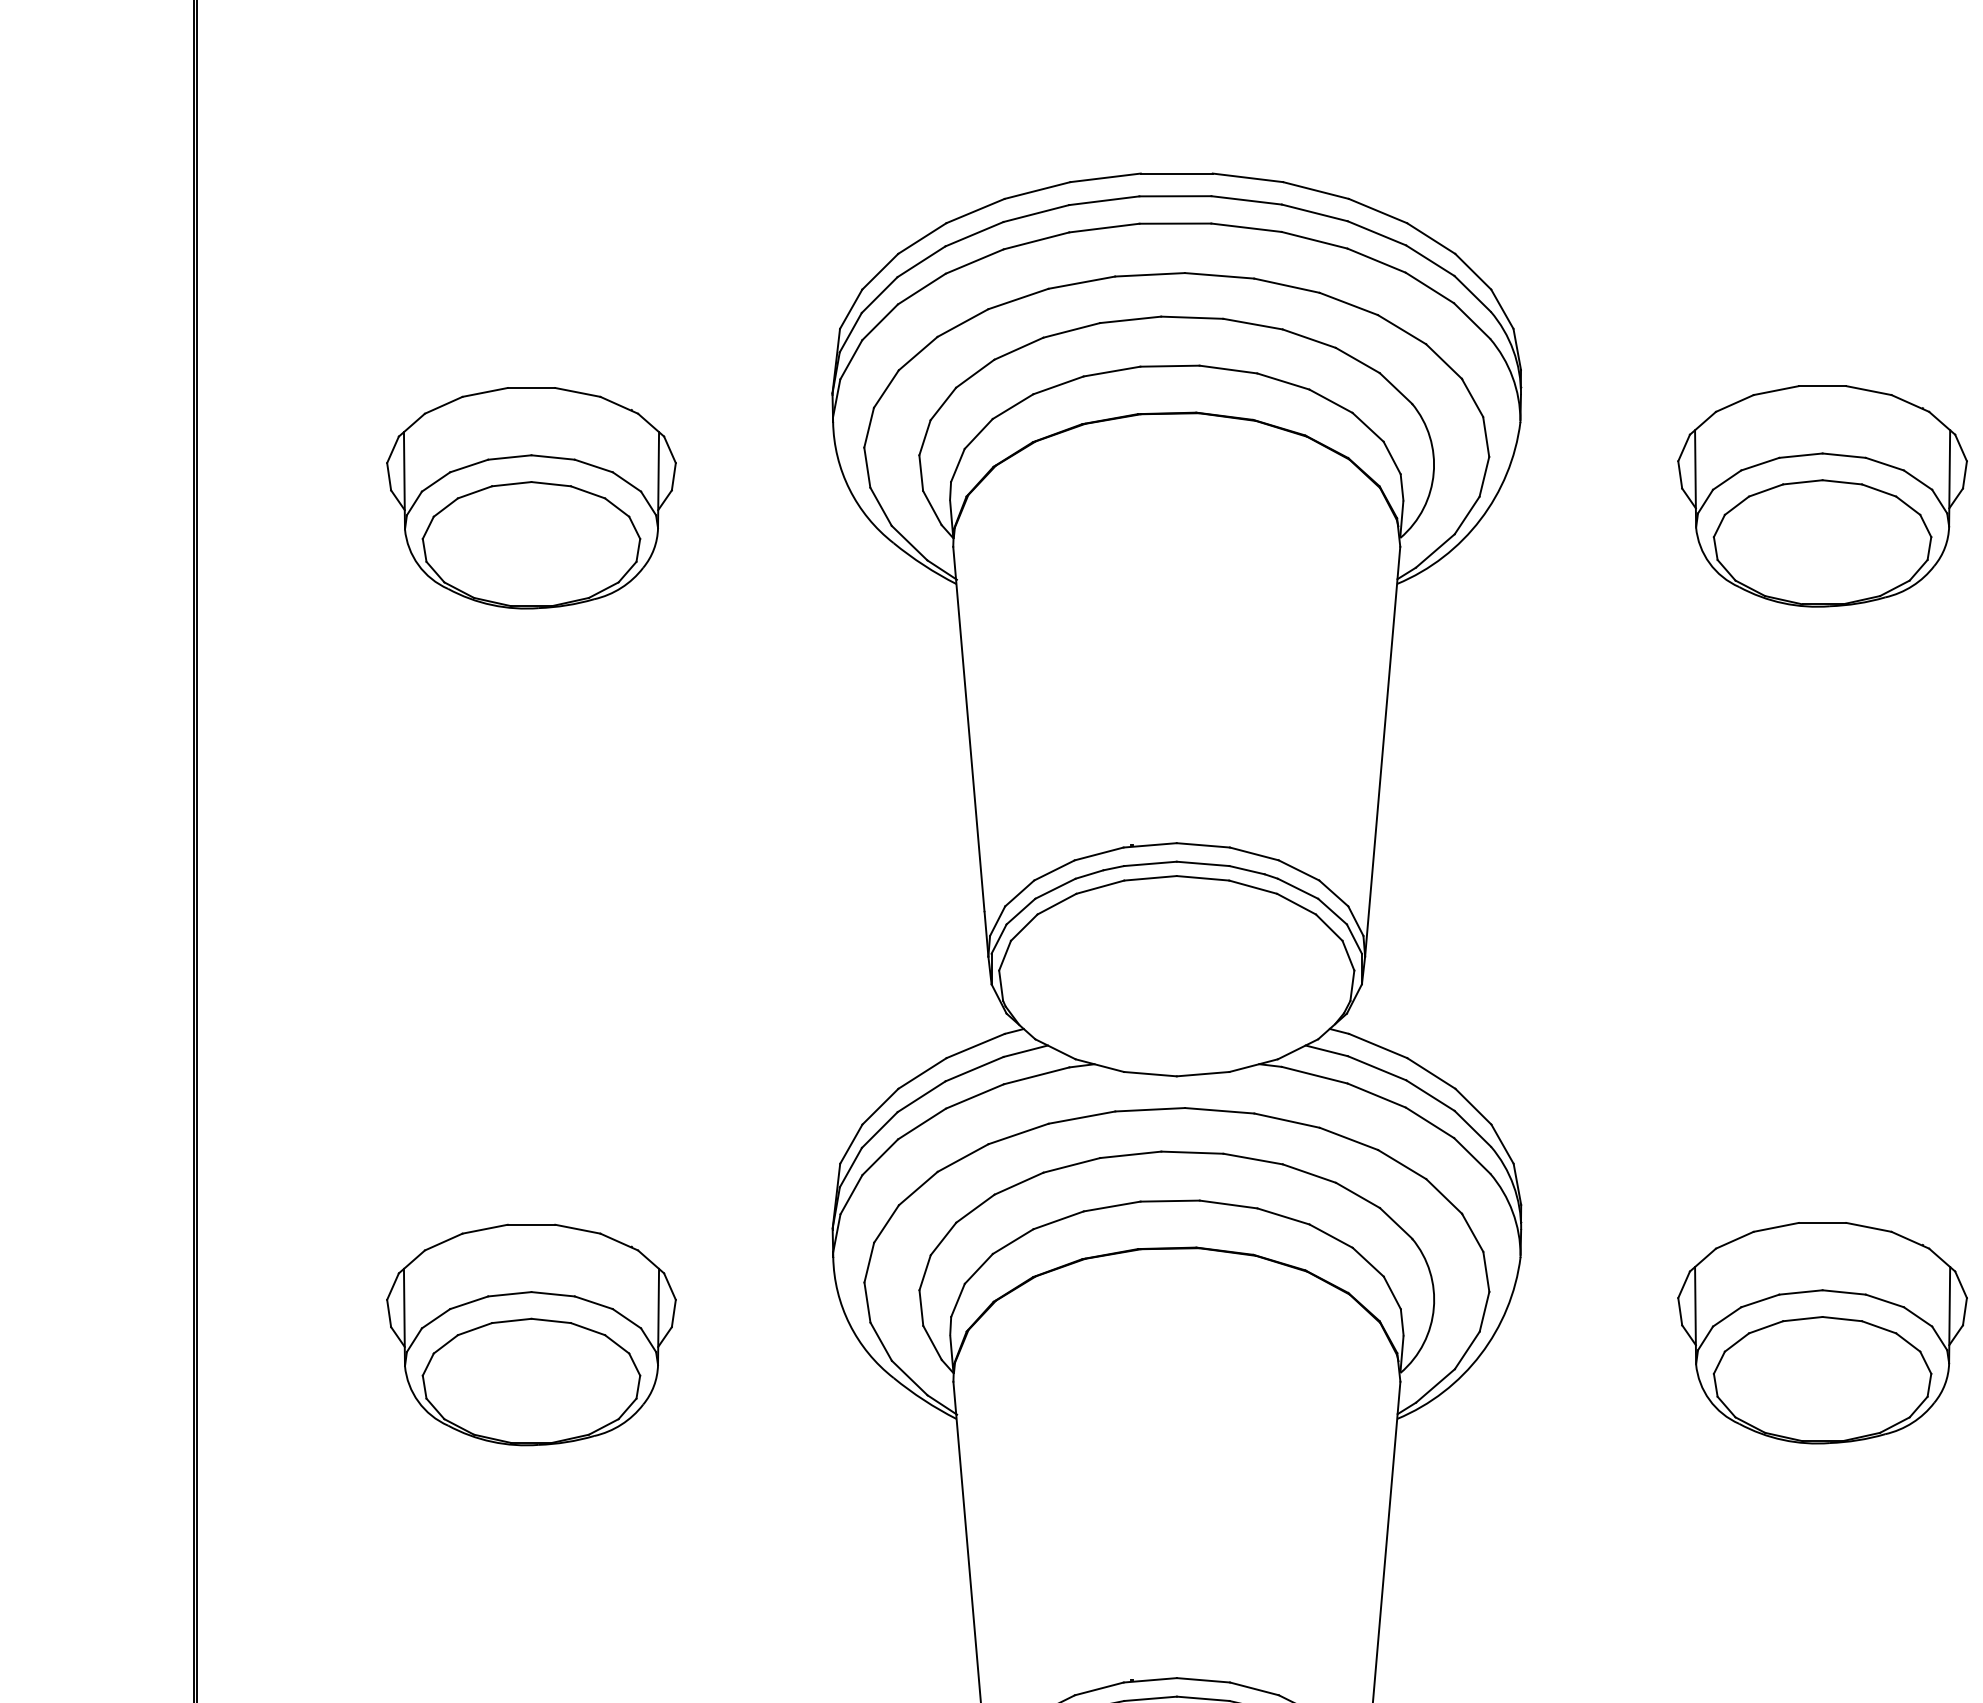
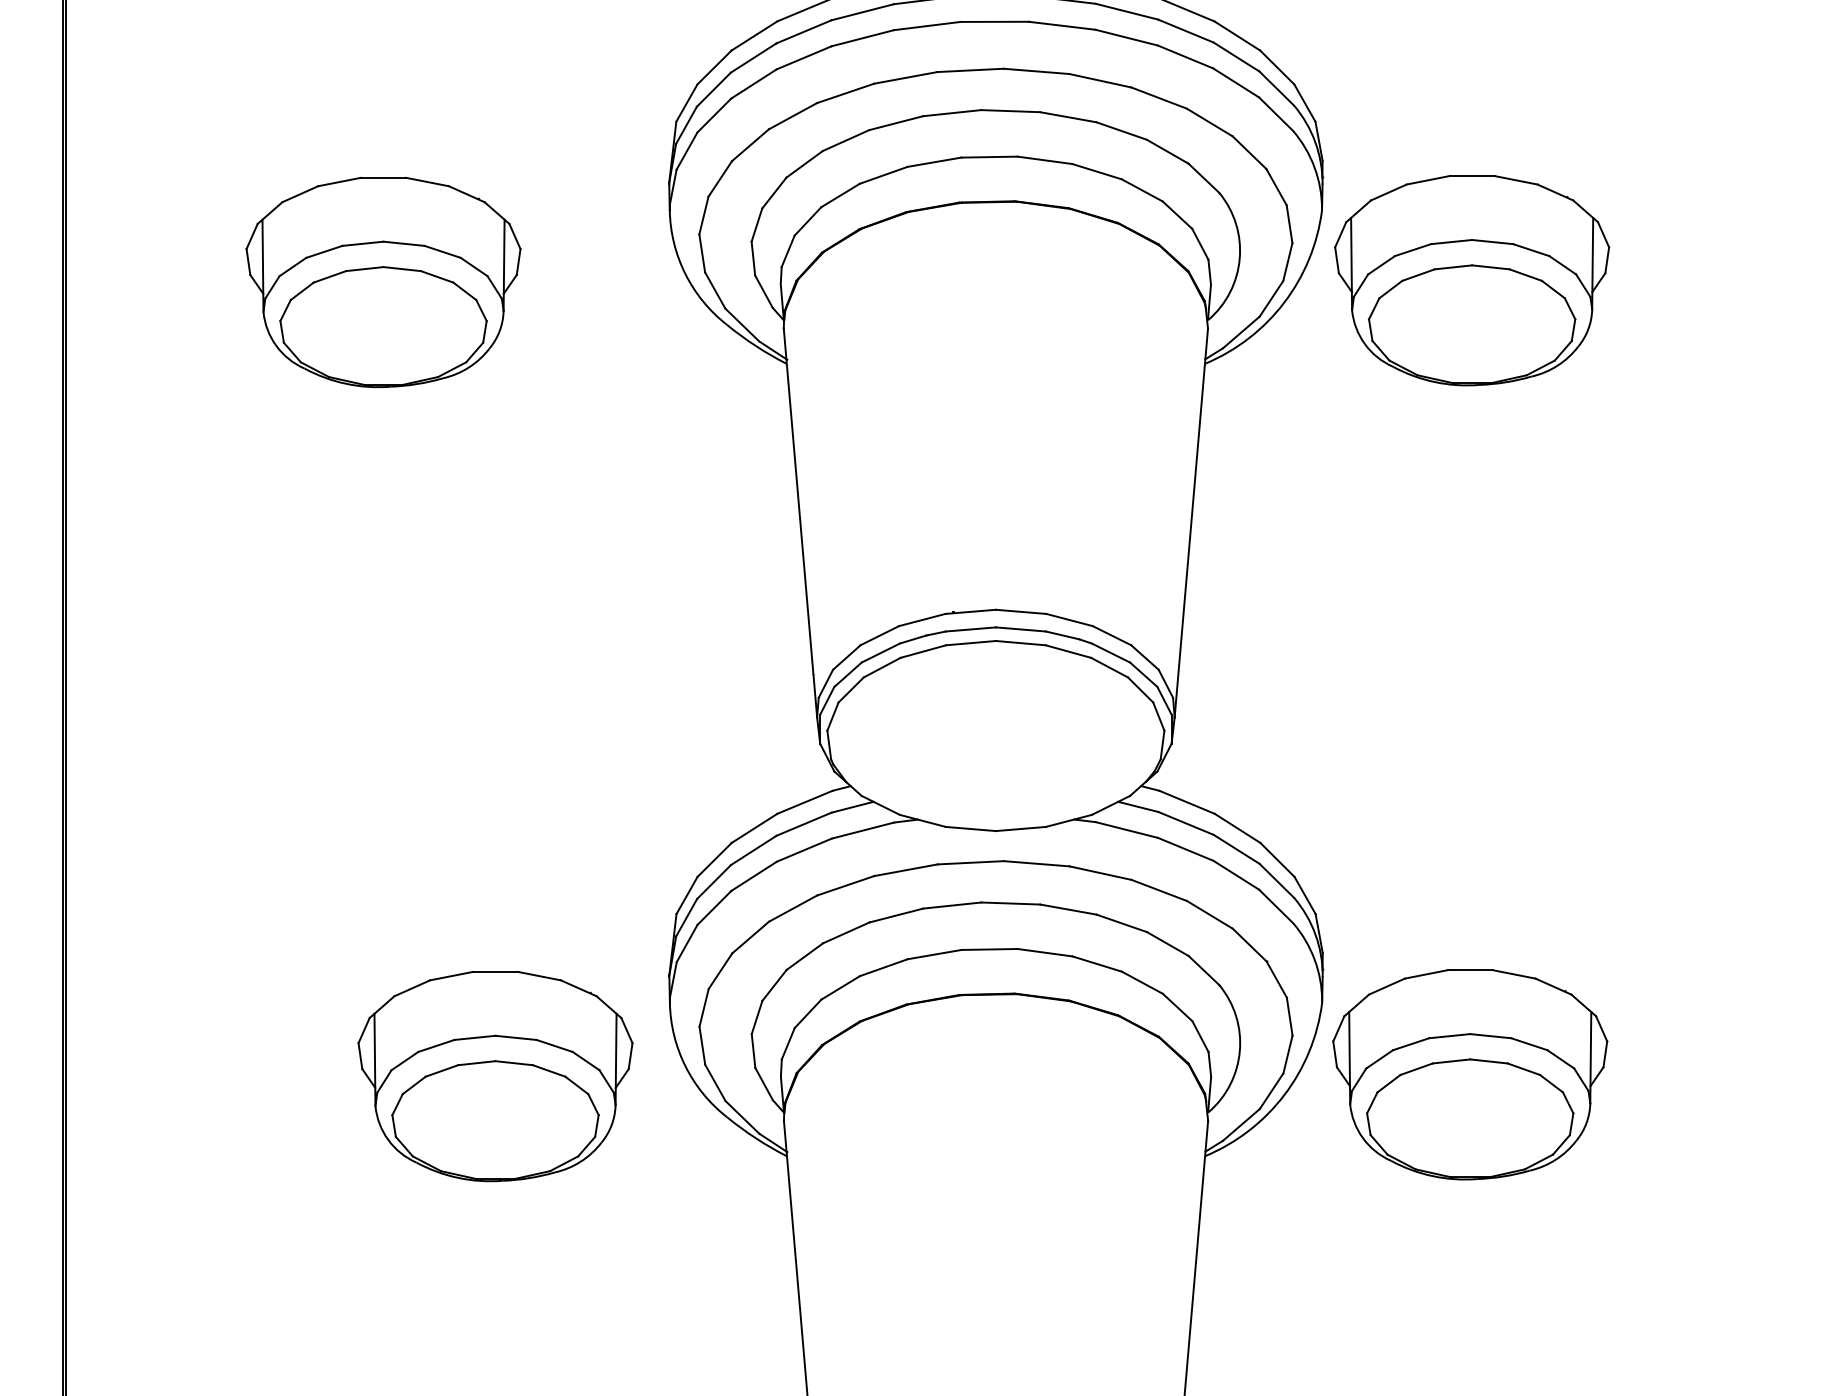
part: (1822, 496) -> (1472, 280), moved
part: (1822, 1333) -> (1470, 1075), moved
part: (531, 1334) -> (495, 1076), moved

